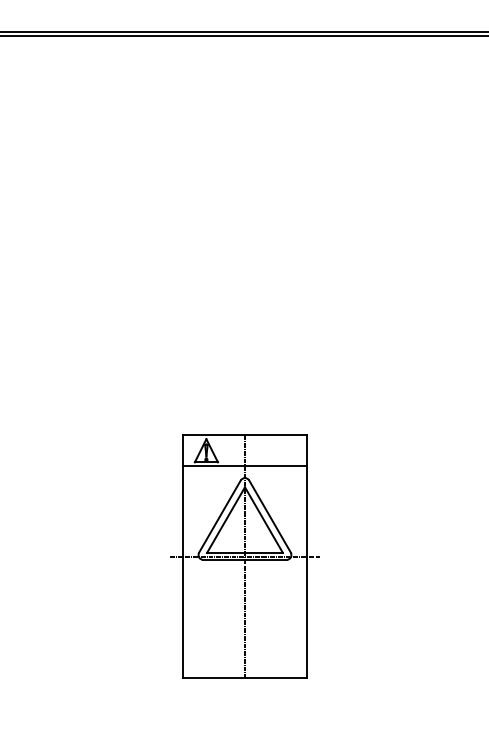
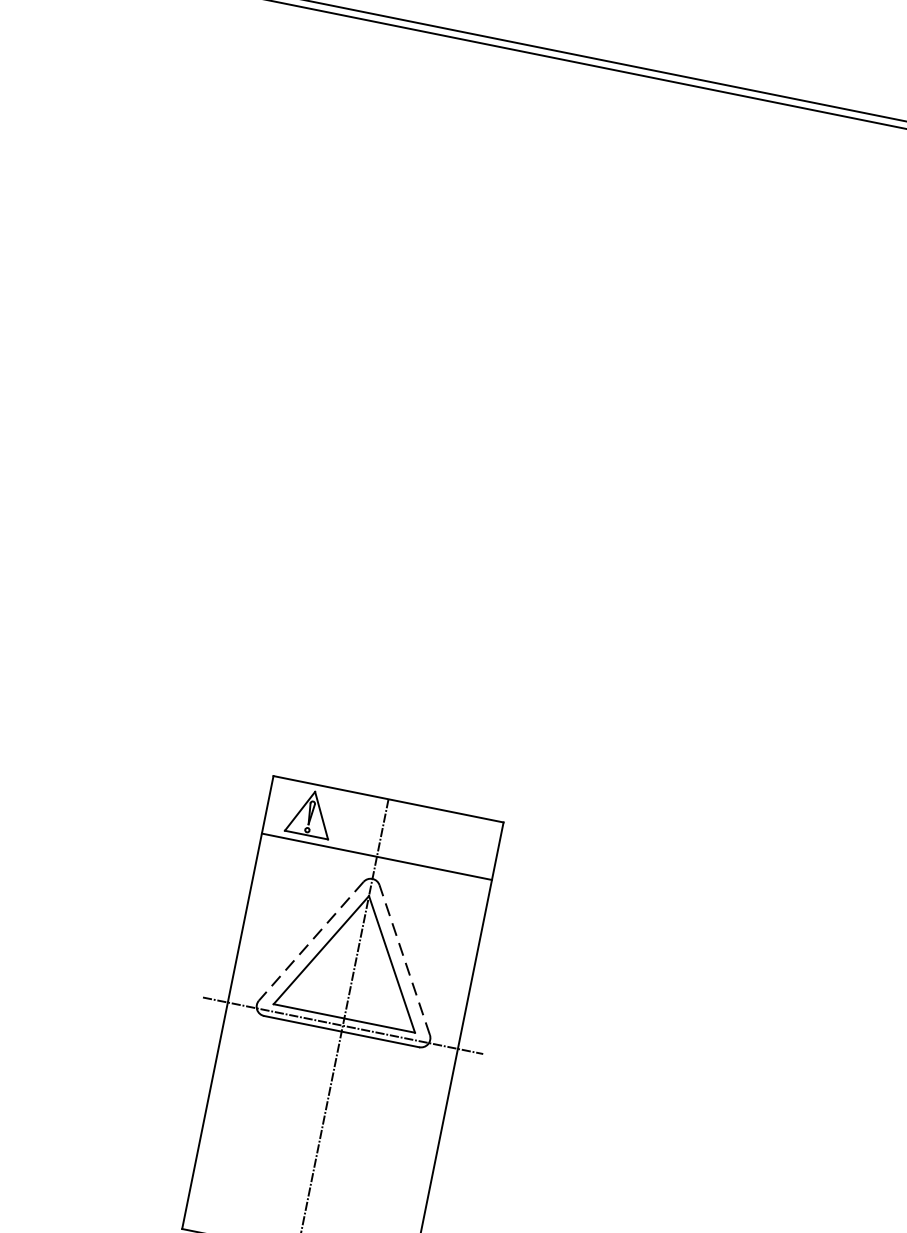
line: (219, 516) -> (310, 940), solid -> dashed
line: (270, 516) -> (405, 960), solid -> dashed

